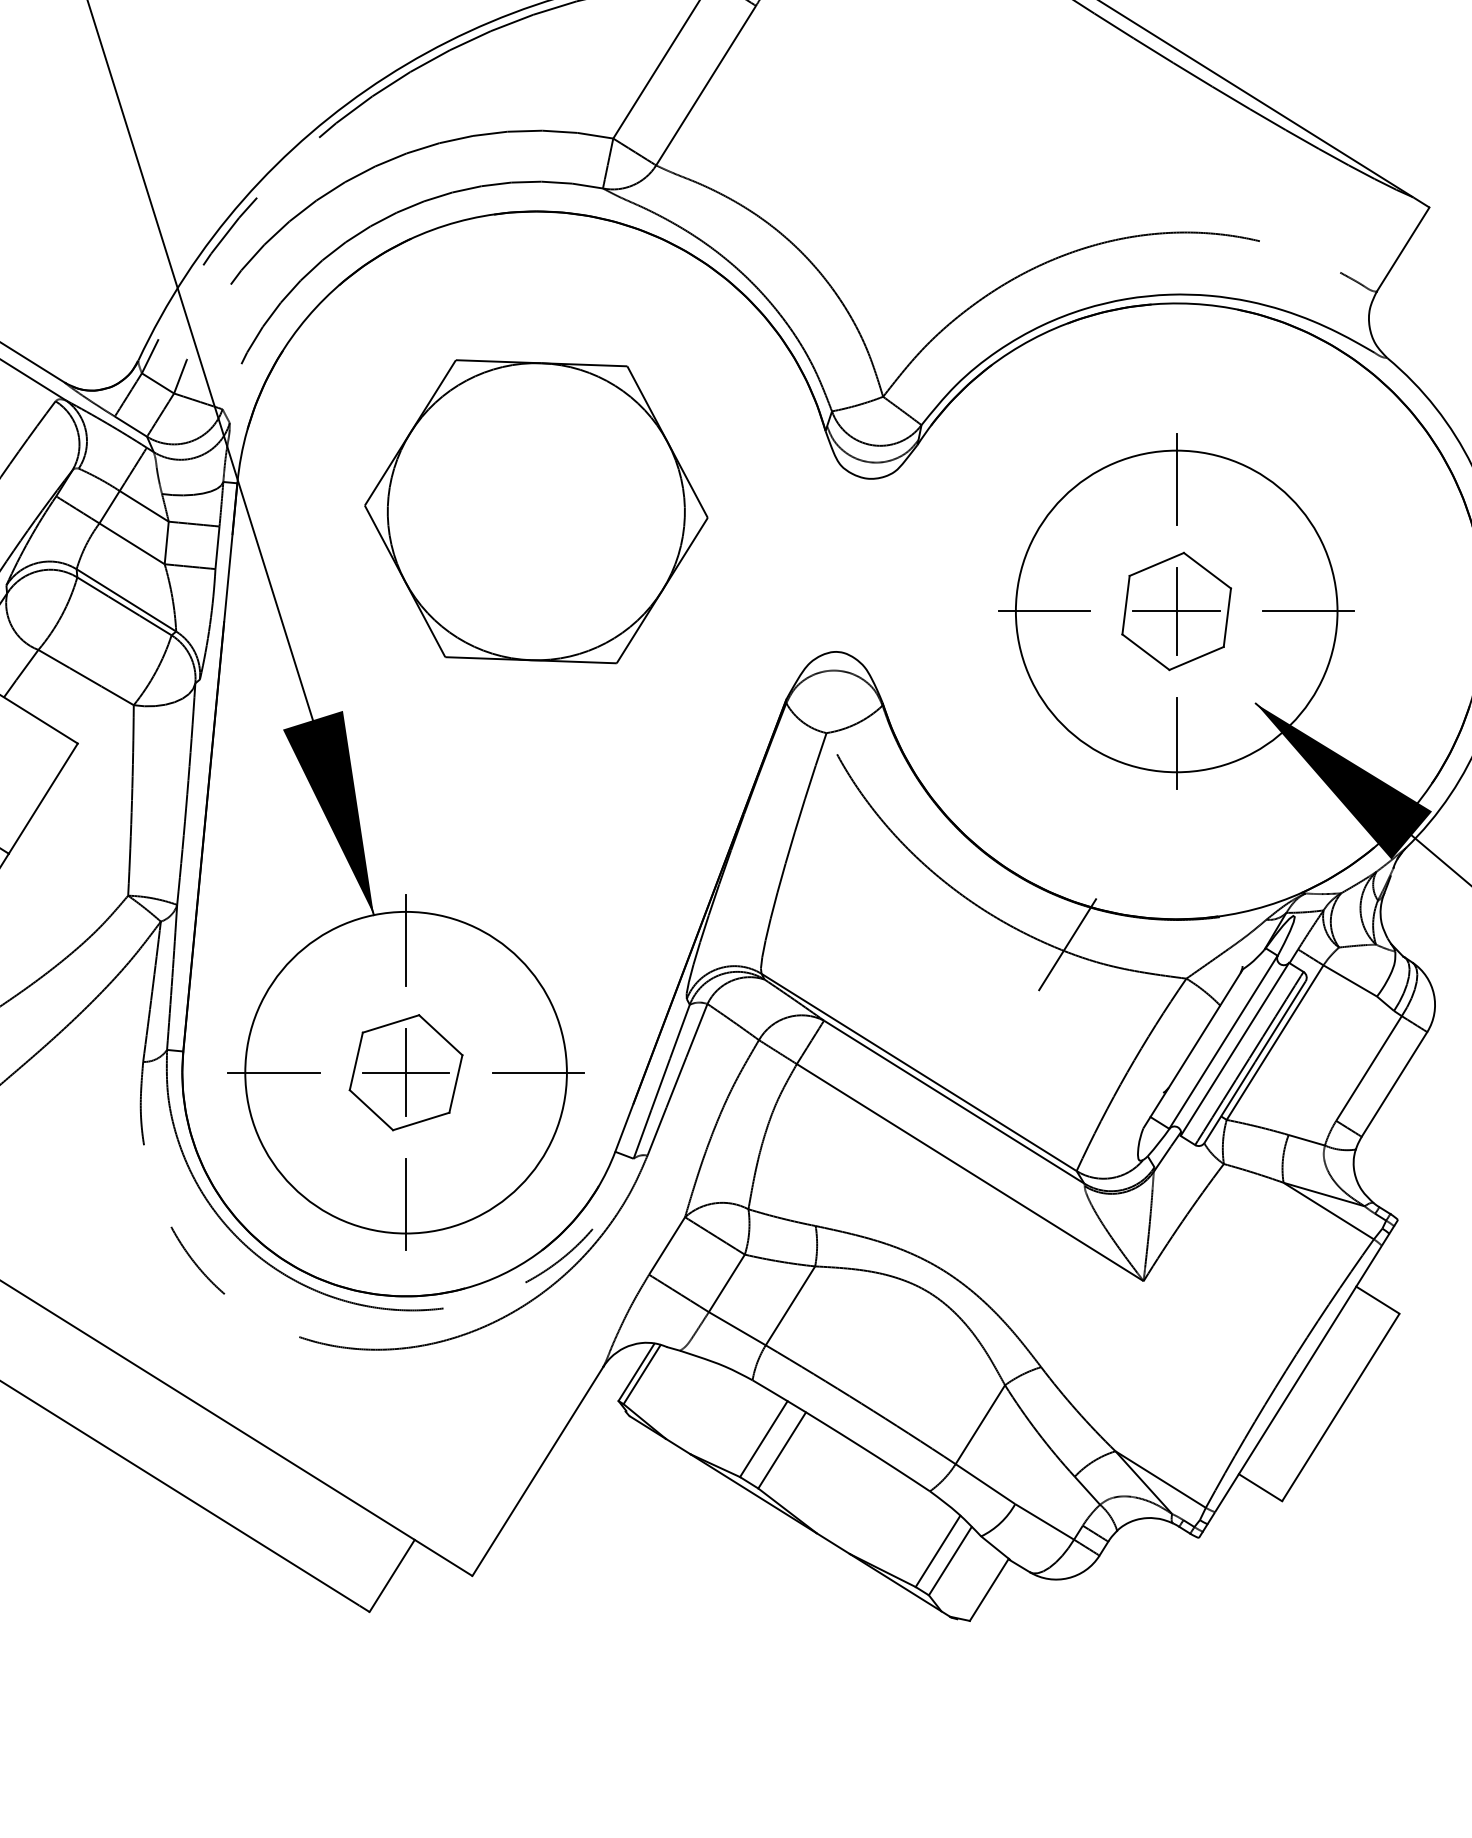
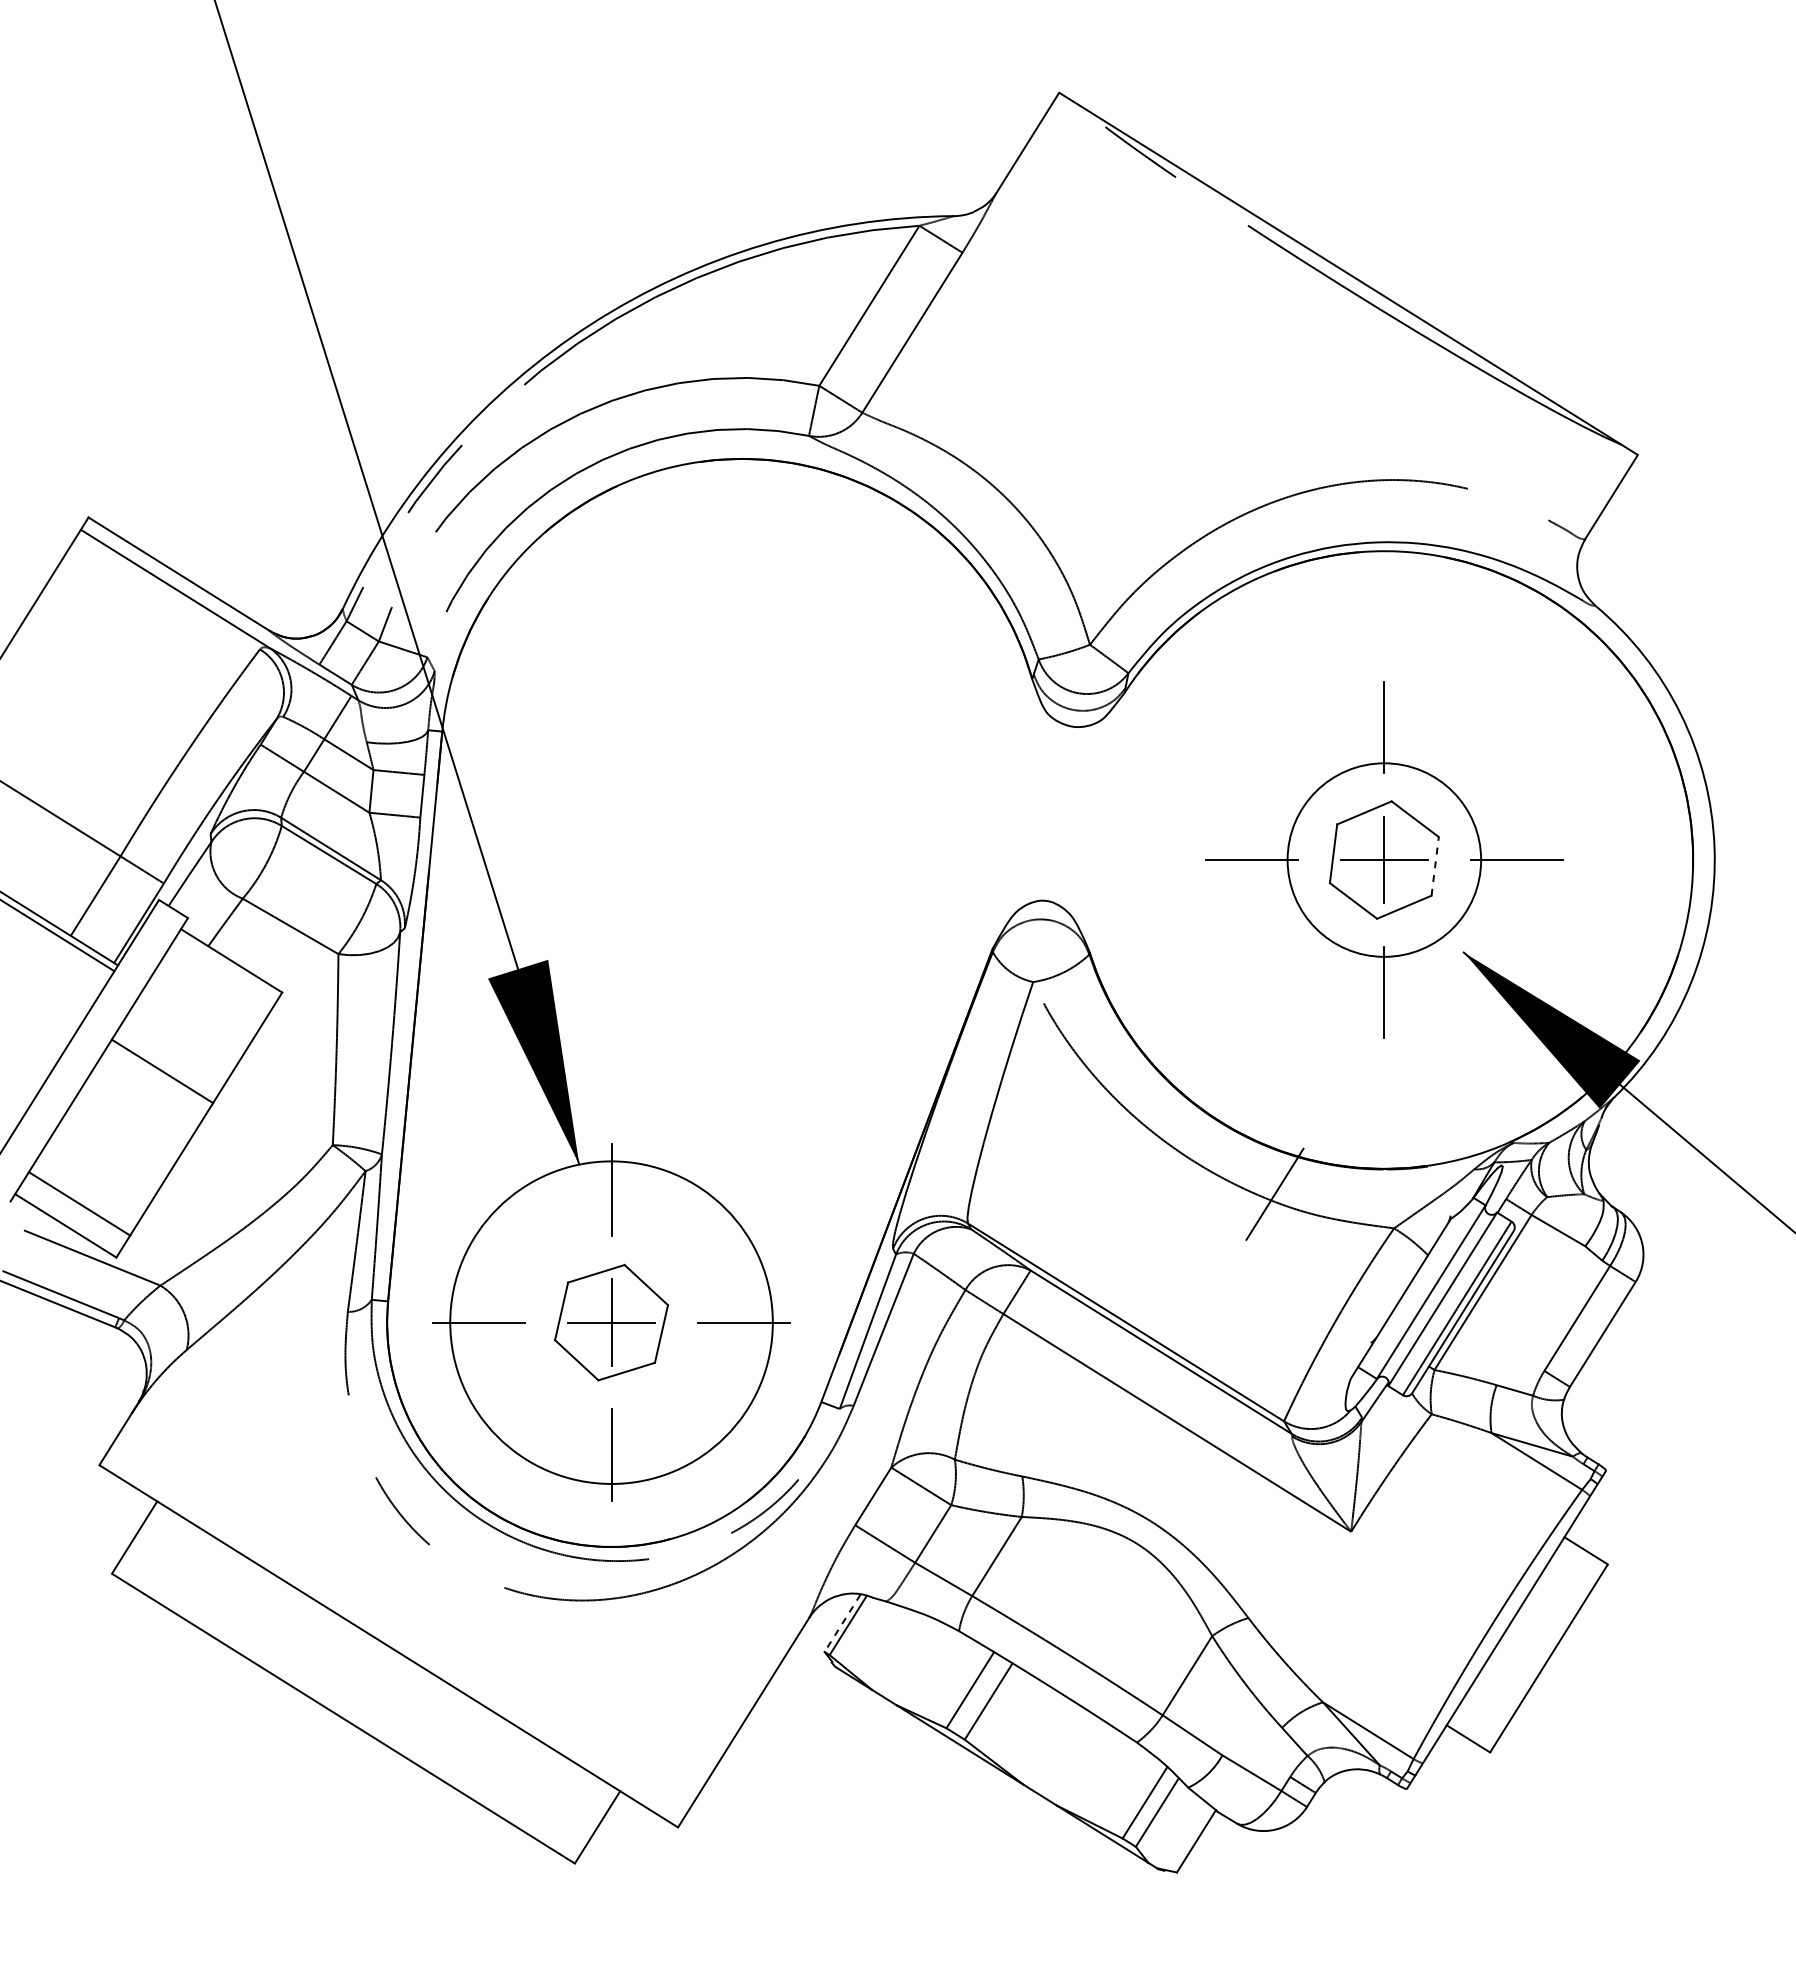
part: (535, 511) -> (741, 759), removed
circle: (1176, 610) -> (1384, 859), size x0.6
line: (1227, 617) -> (1435, 866), solid -> dashed
line: (636, 1372) -> (842, 1623), solid -> dashed

